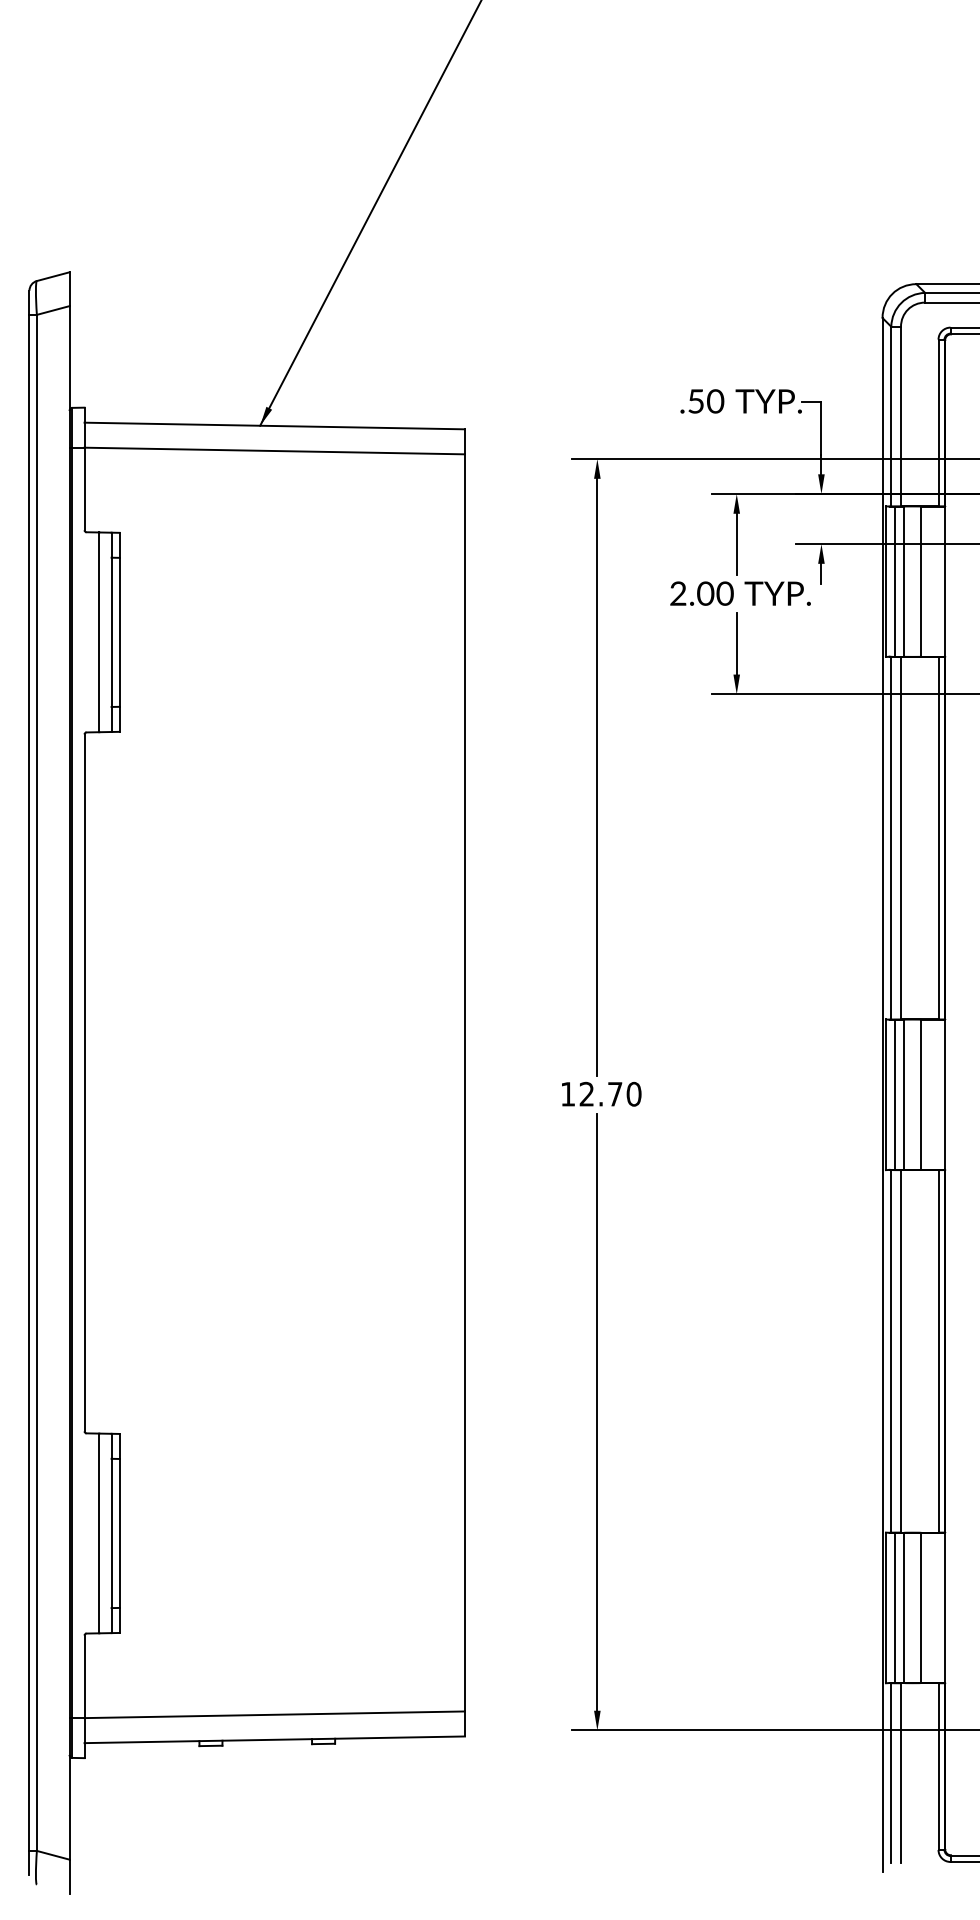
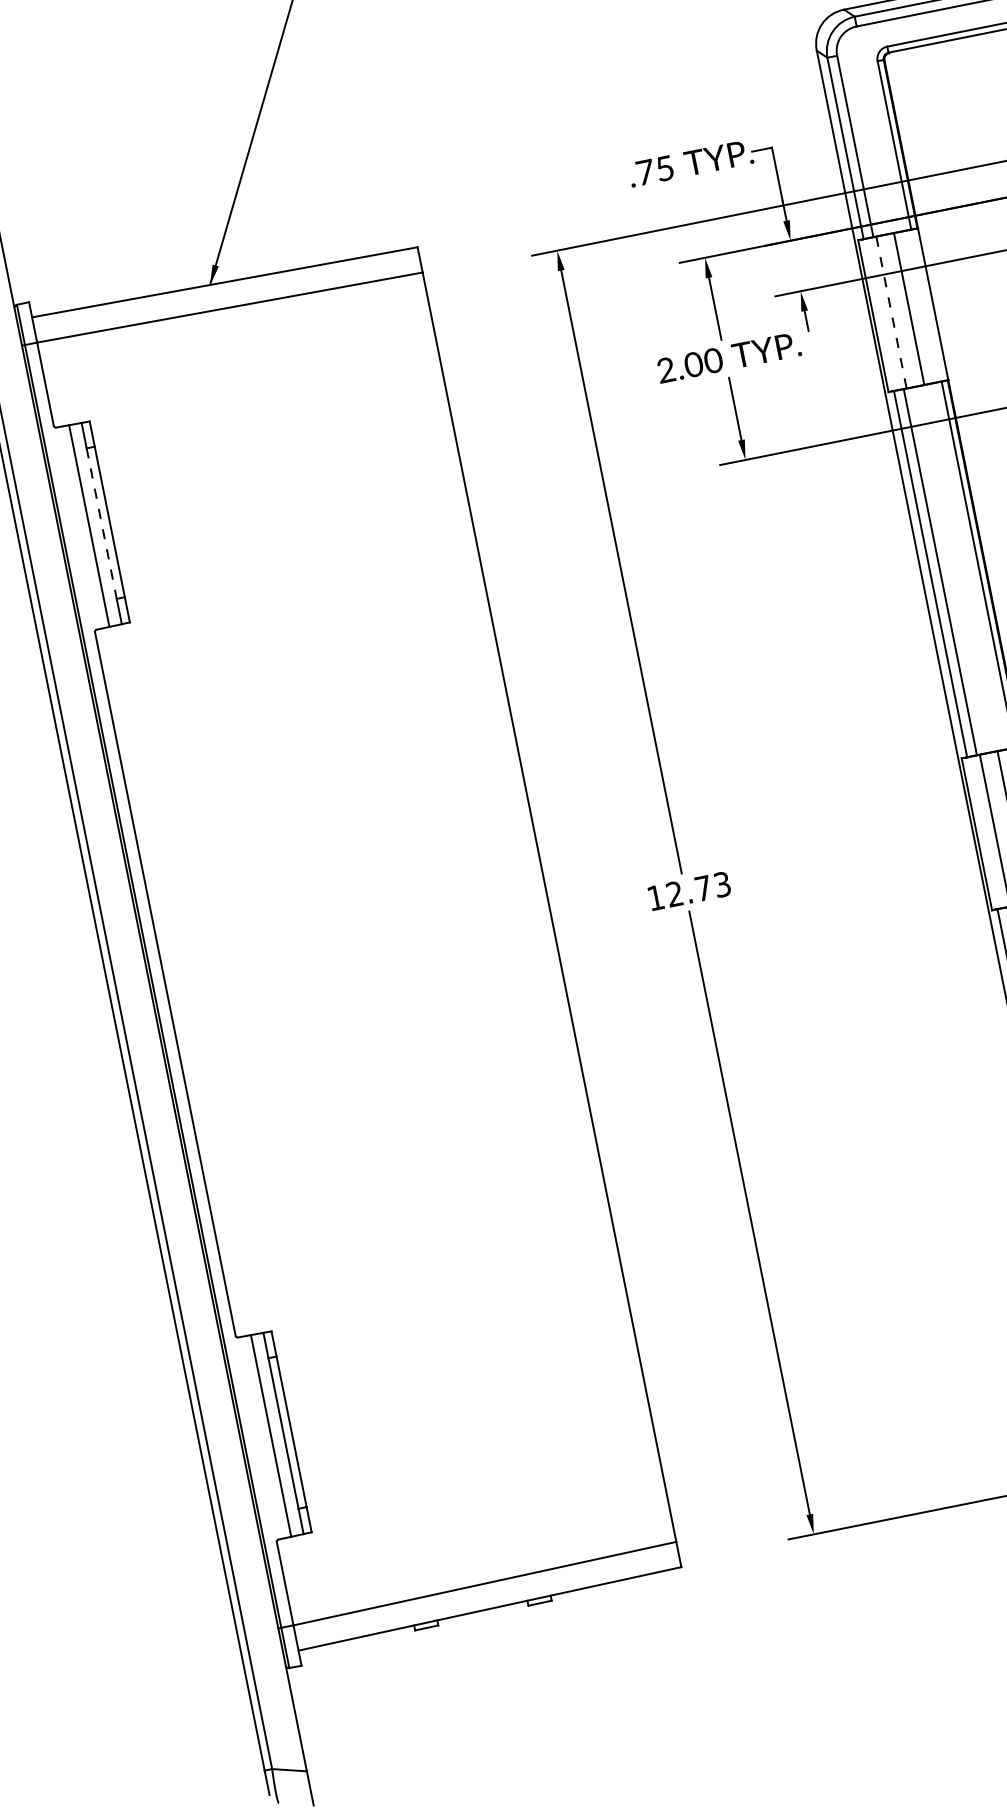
text: (706, 401) -> (655, 170), .50 -> .75
line: (895, 581) -> (883, 314), removed
line: (903, 582) -> (891, 313), solid -> dashed
line: (111, 632) -> (101, 523), solid -> dashed
text: (633, 1093) -> (721, 883), 12.70 -> 12.73
line: (895, 1094) -> (986, 832), removed

